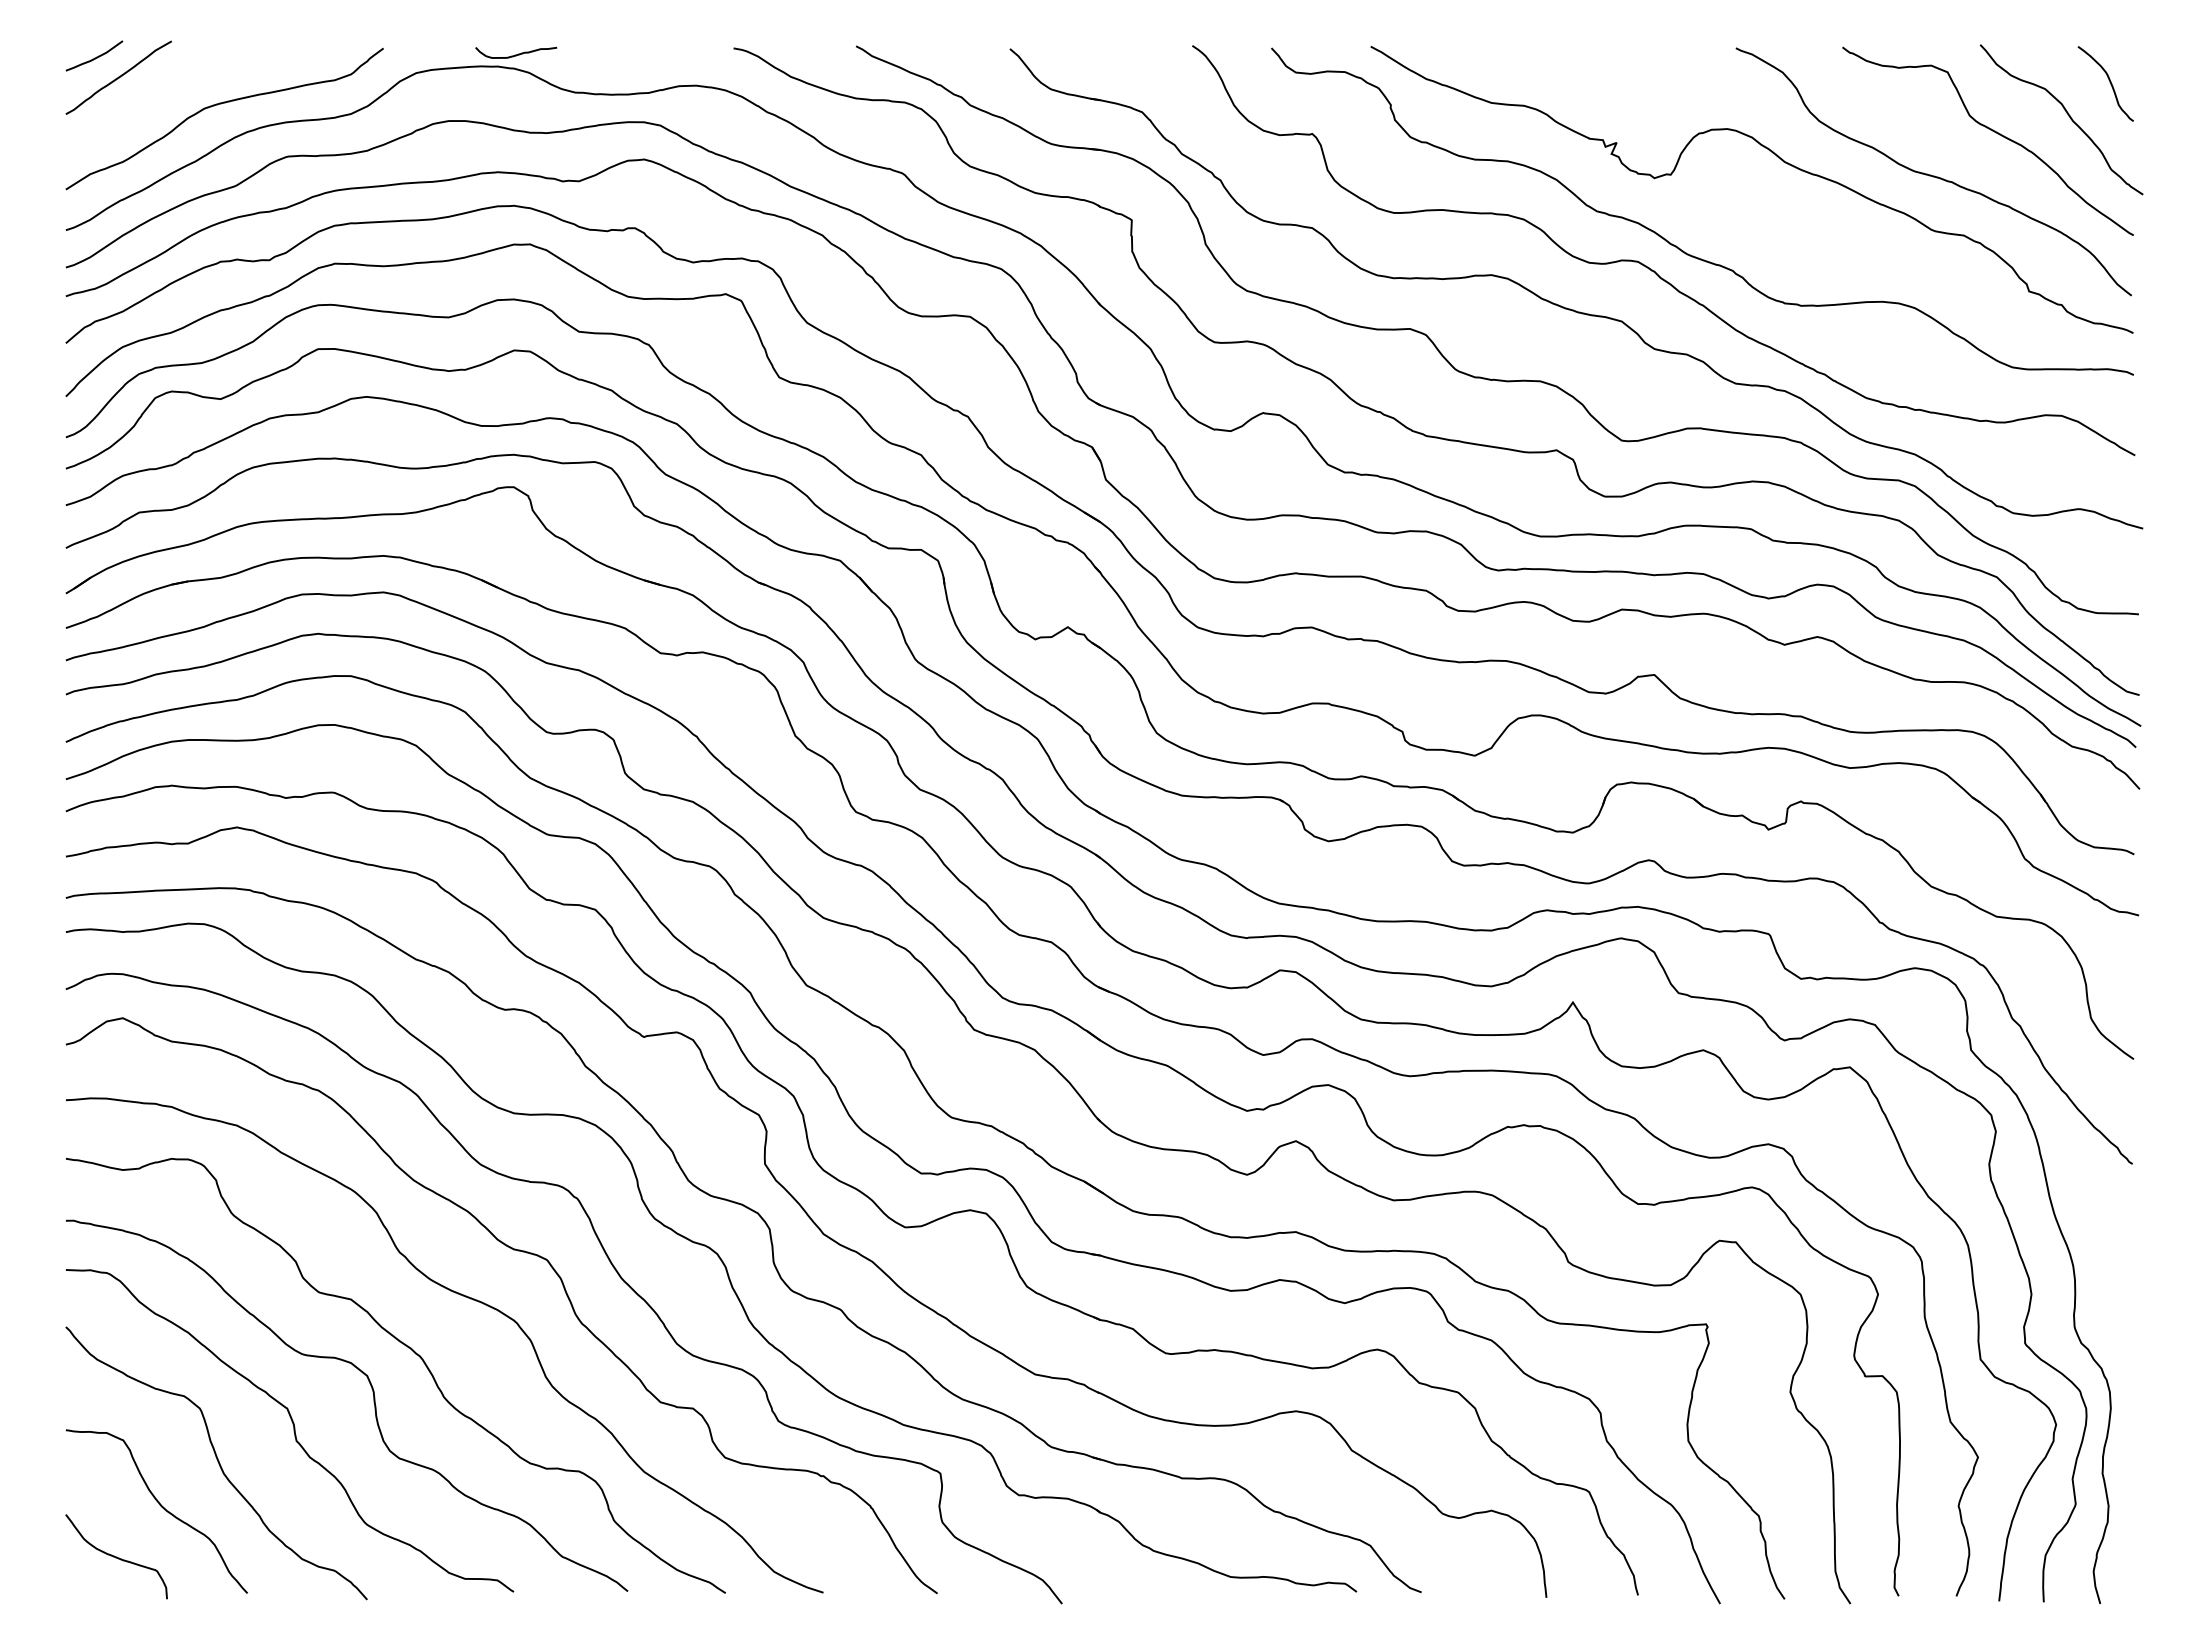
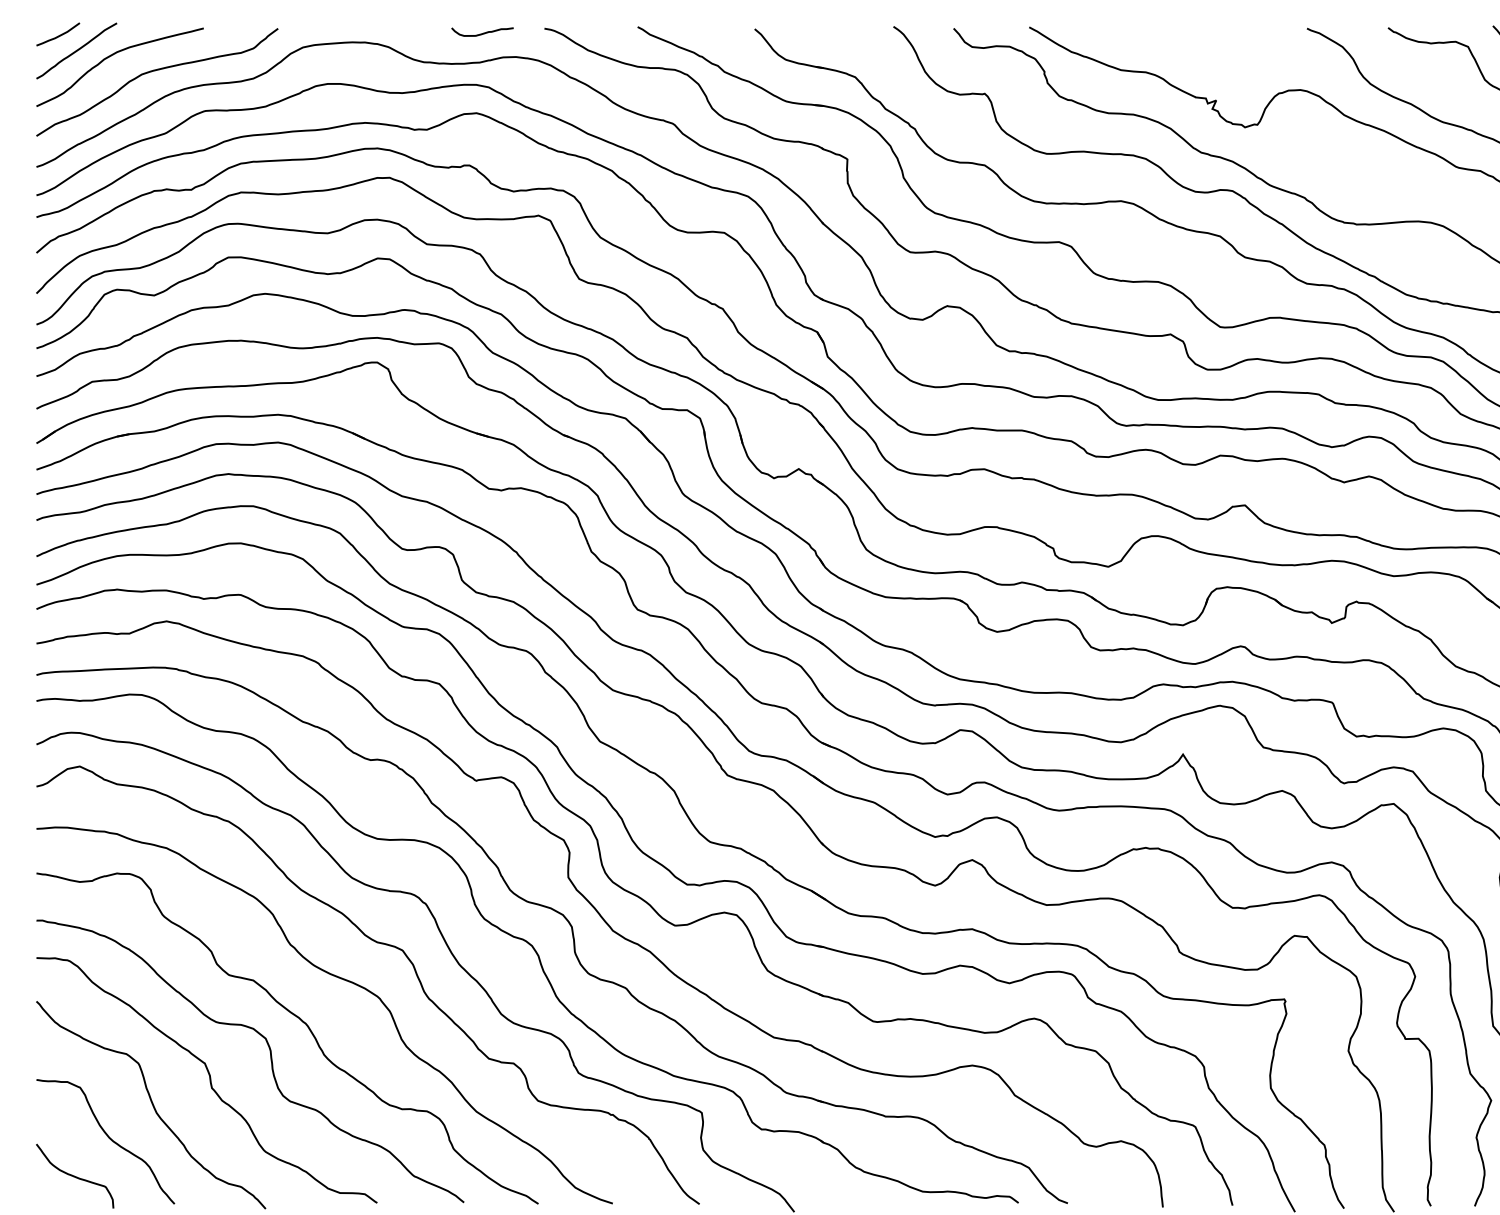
curve: (516, 54) -> (482, 33), moved
curve: (166, 83) -> (113, 55), added

